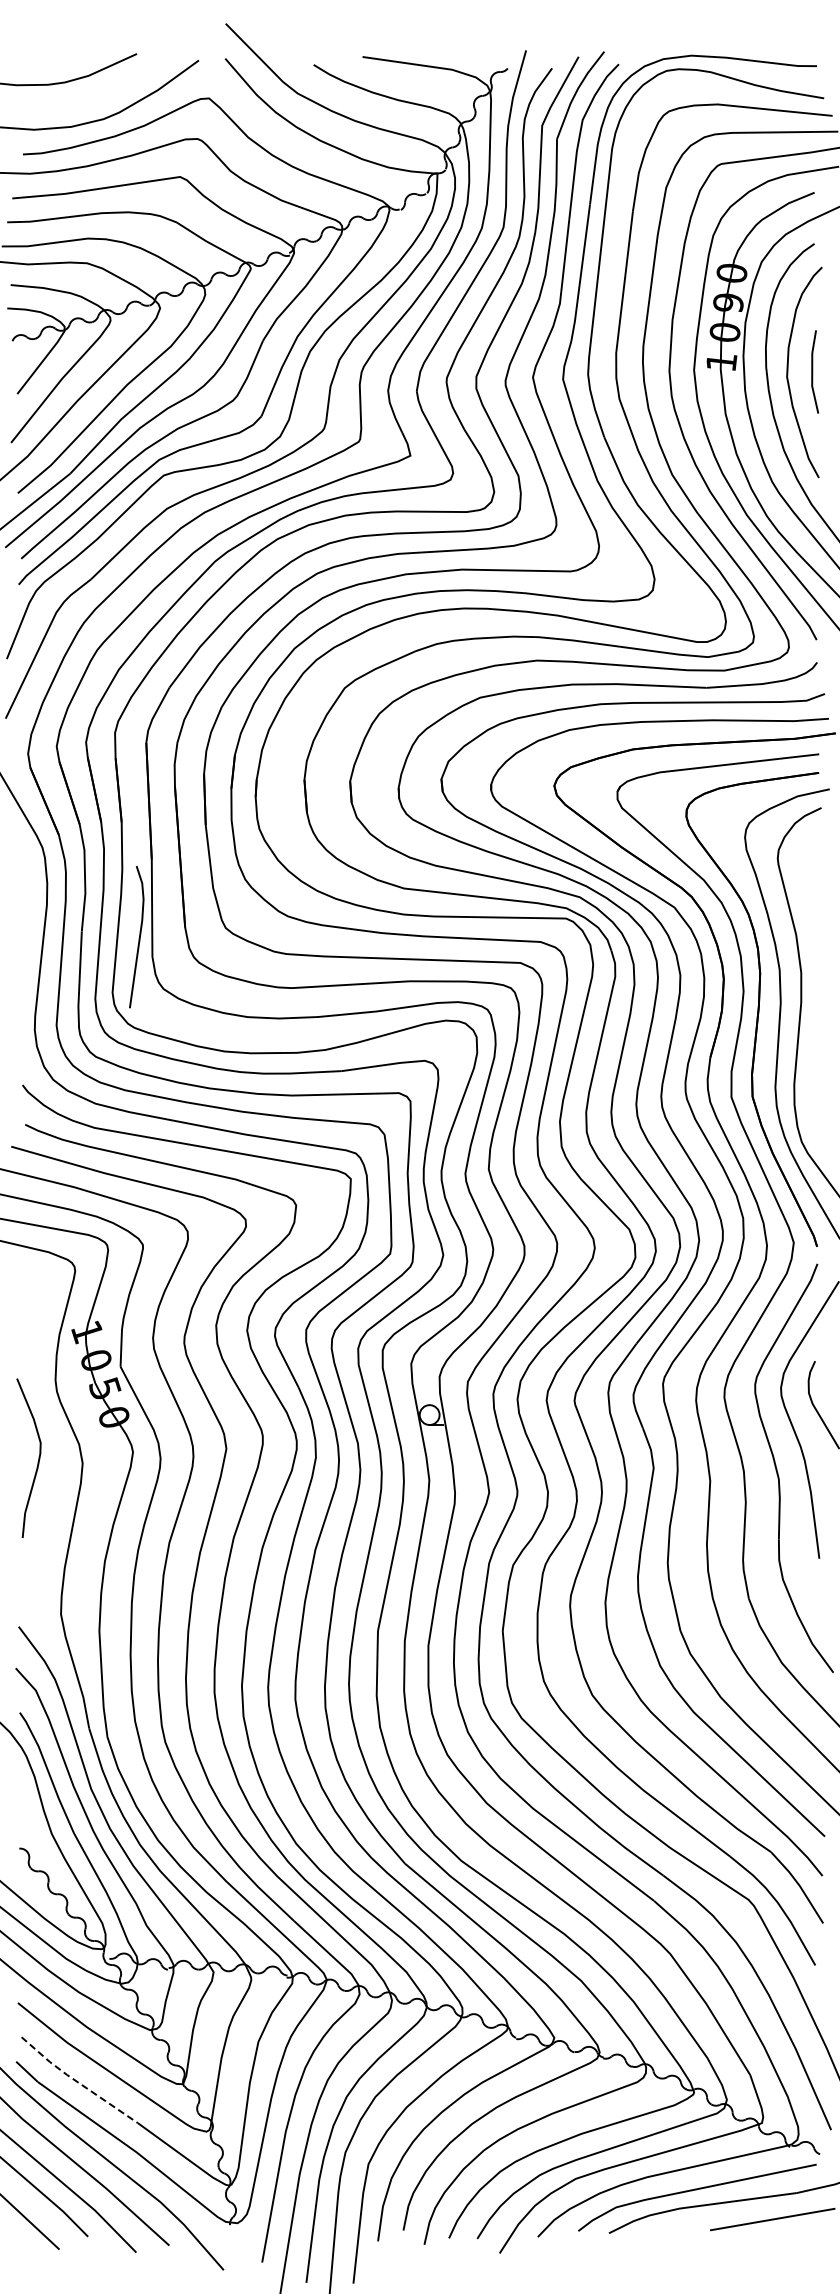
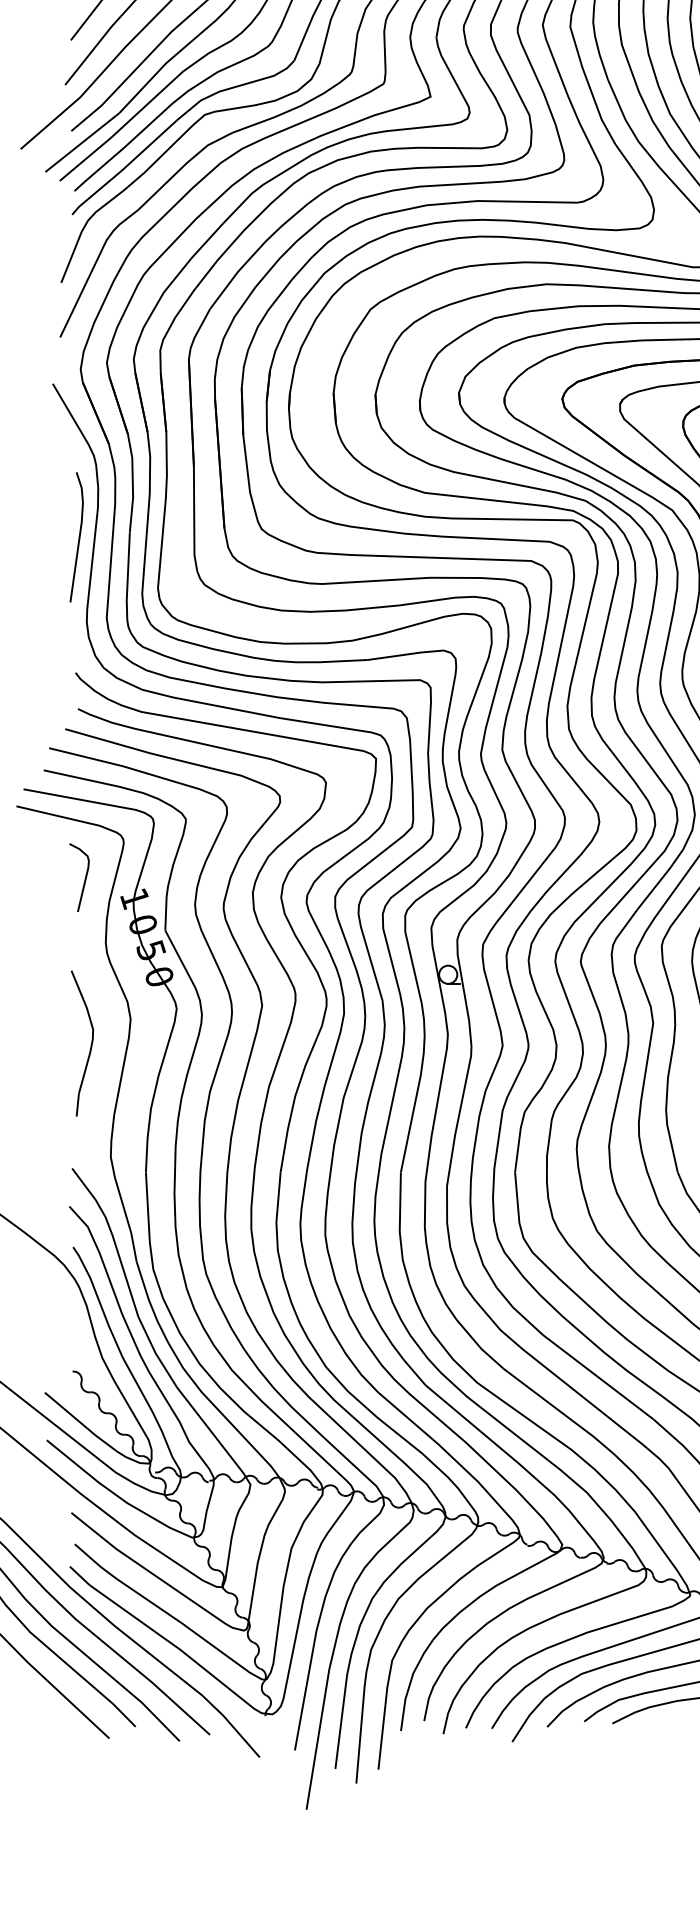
line: (138, 938) -> (78, 538), moved
curve: (32, 1309) -> (84, 878), added
part: (37, 1461) -> (90, 1046), moved
line: (76, 2081) -> (124, 1584), dashed -> solid

